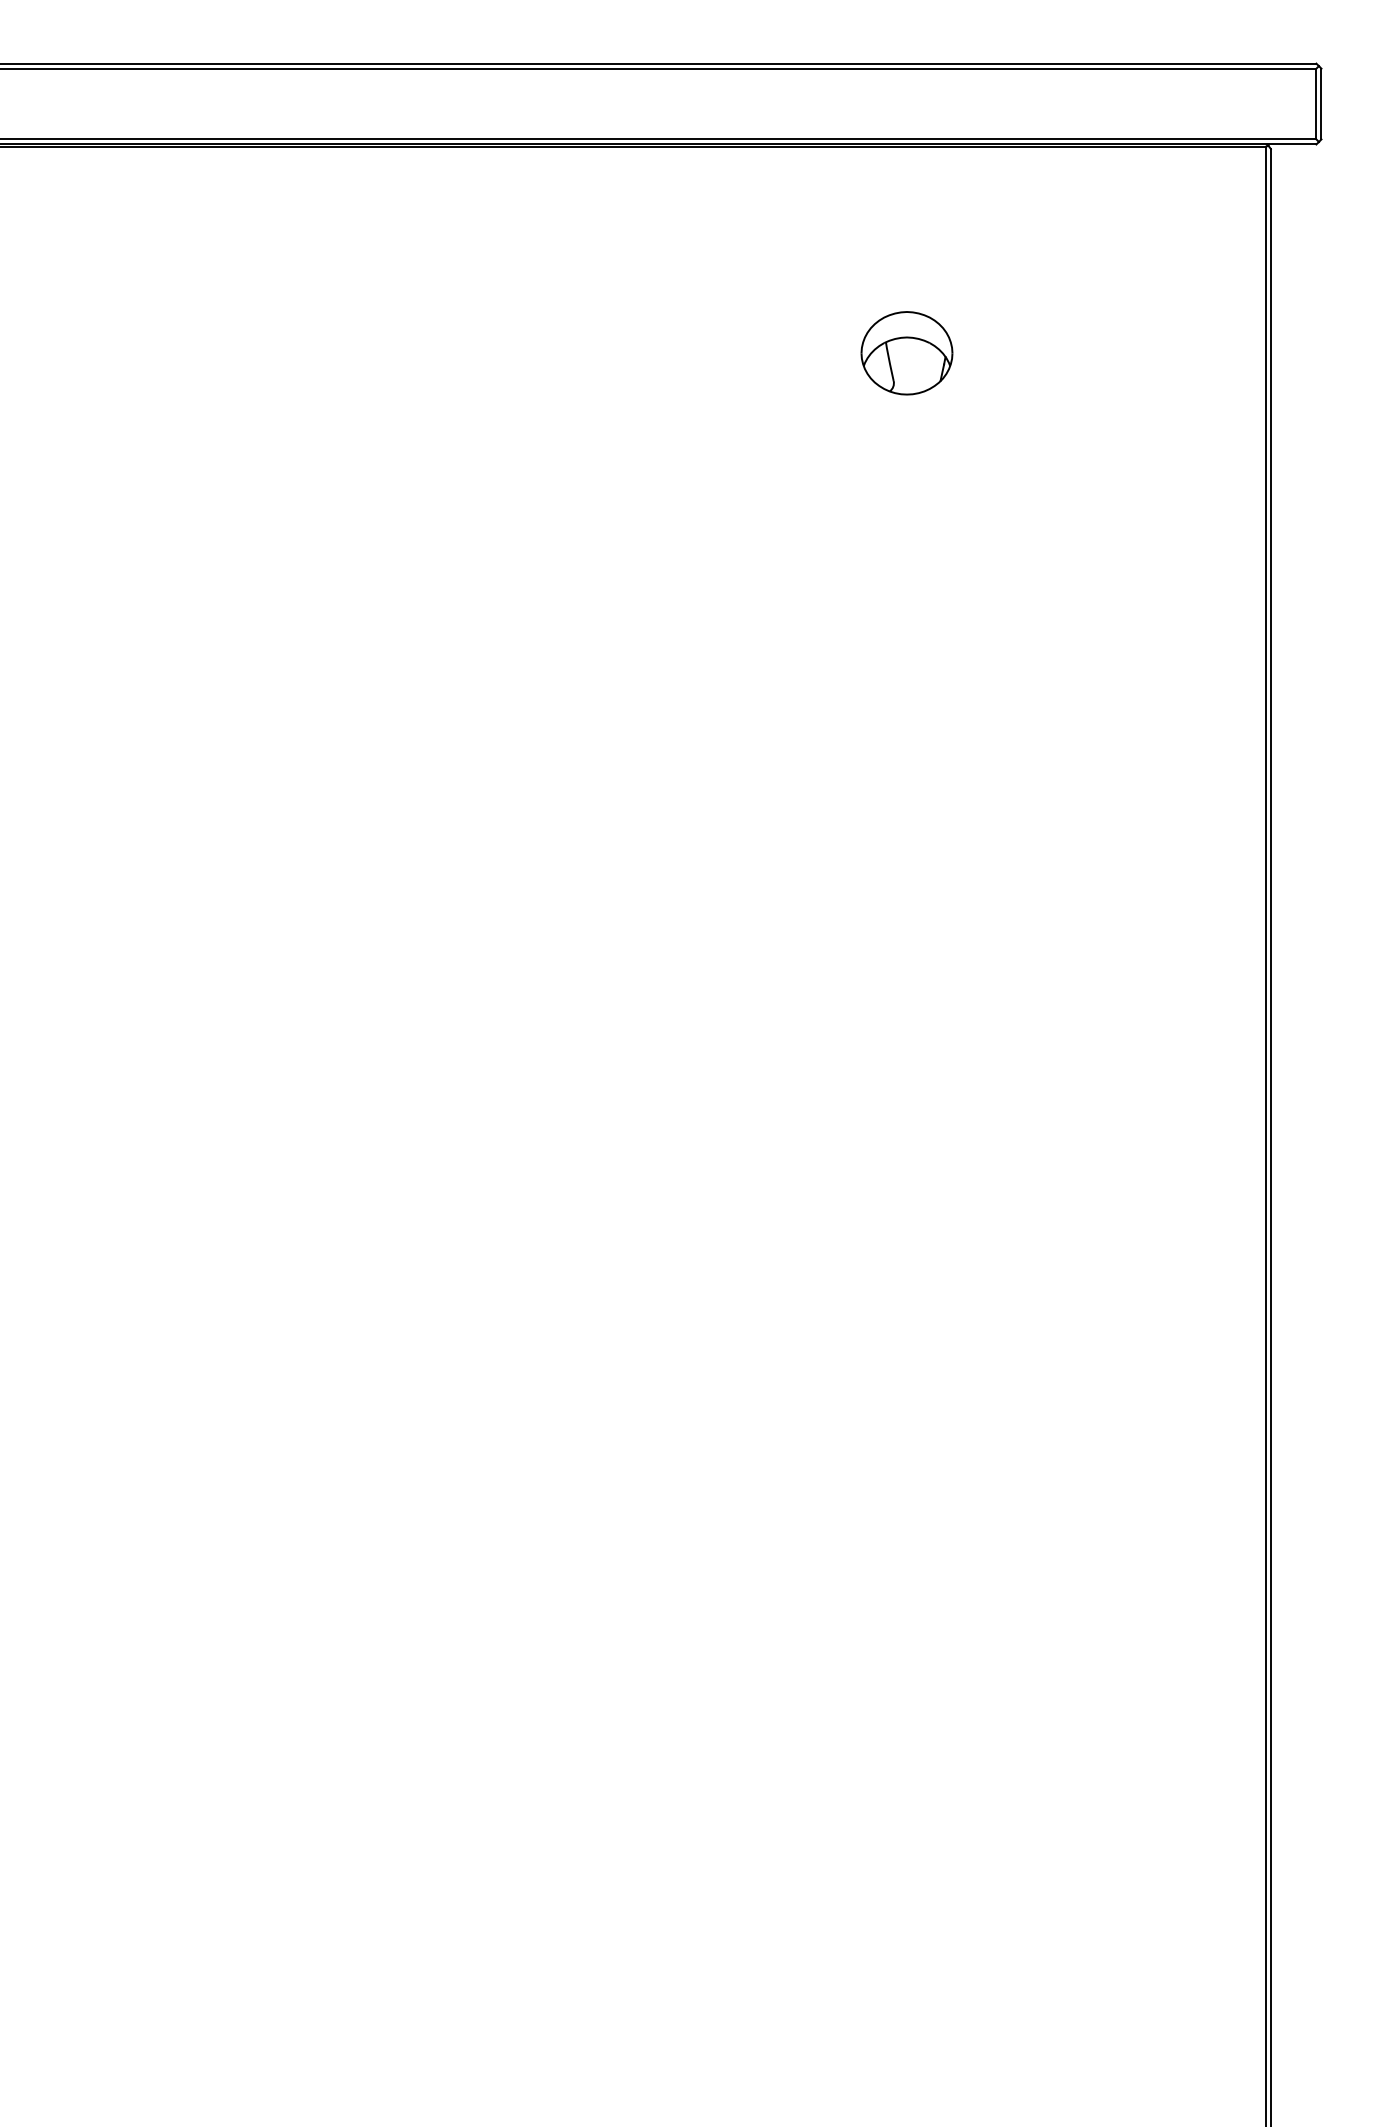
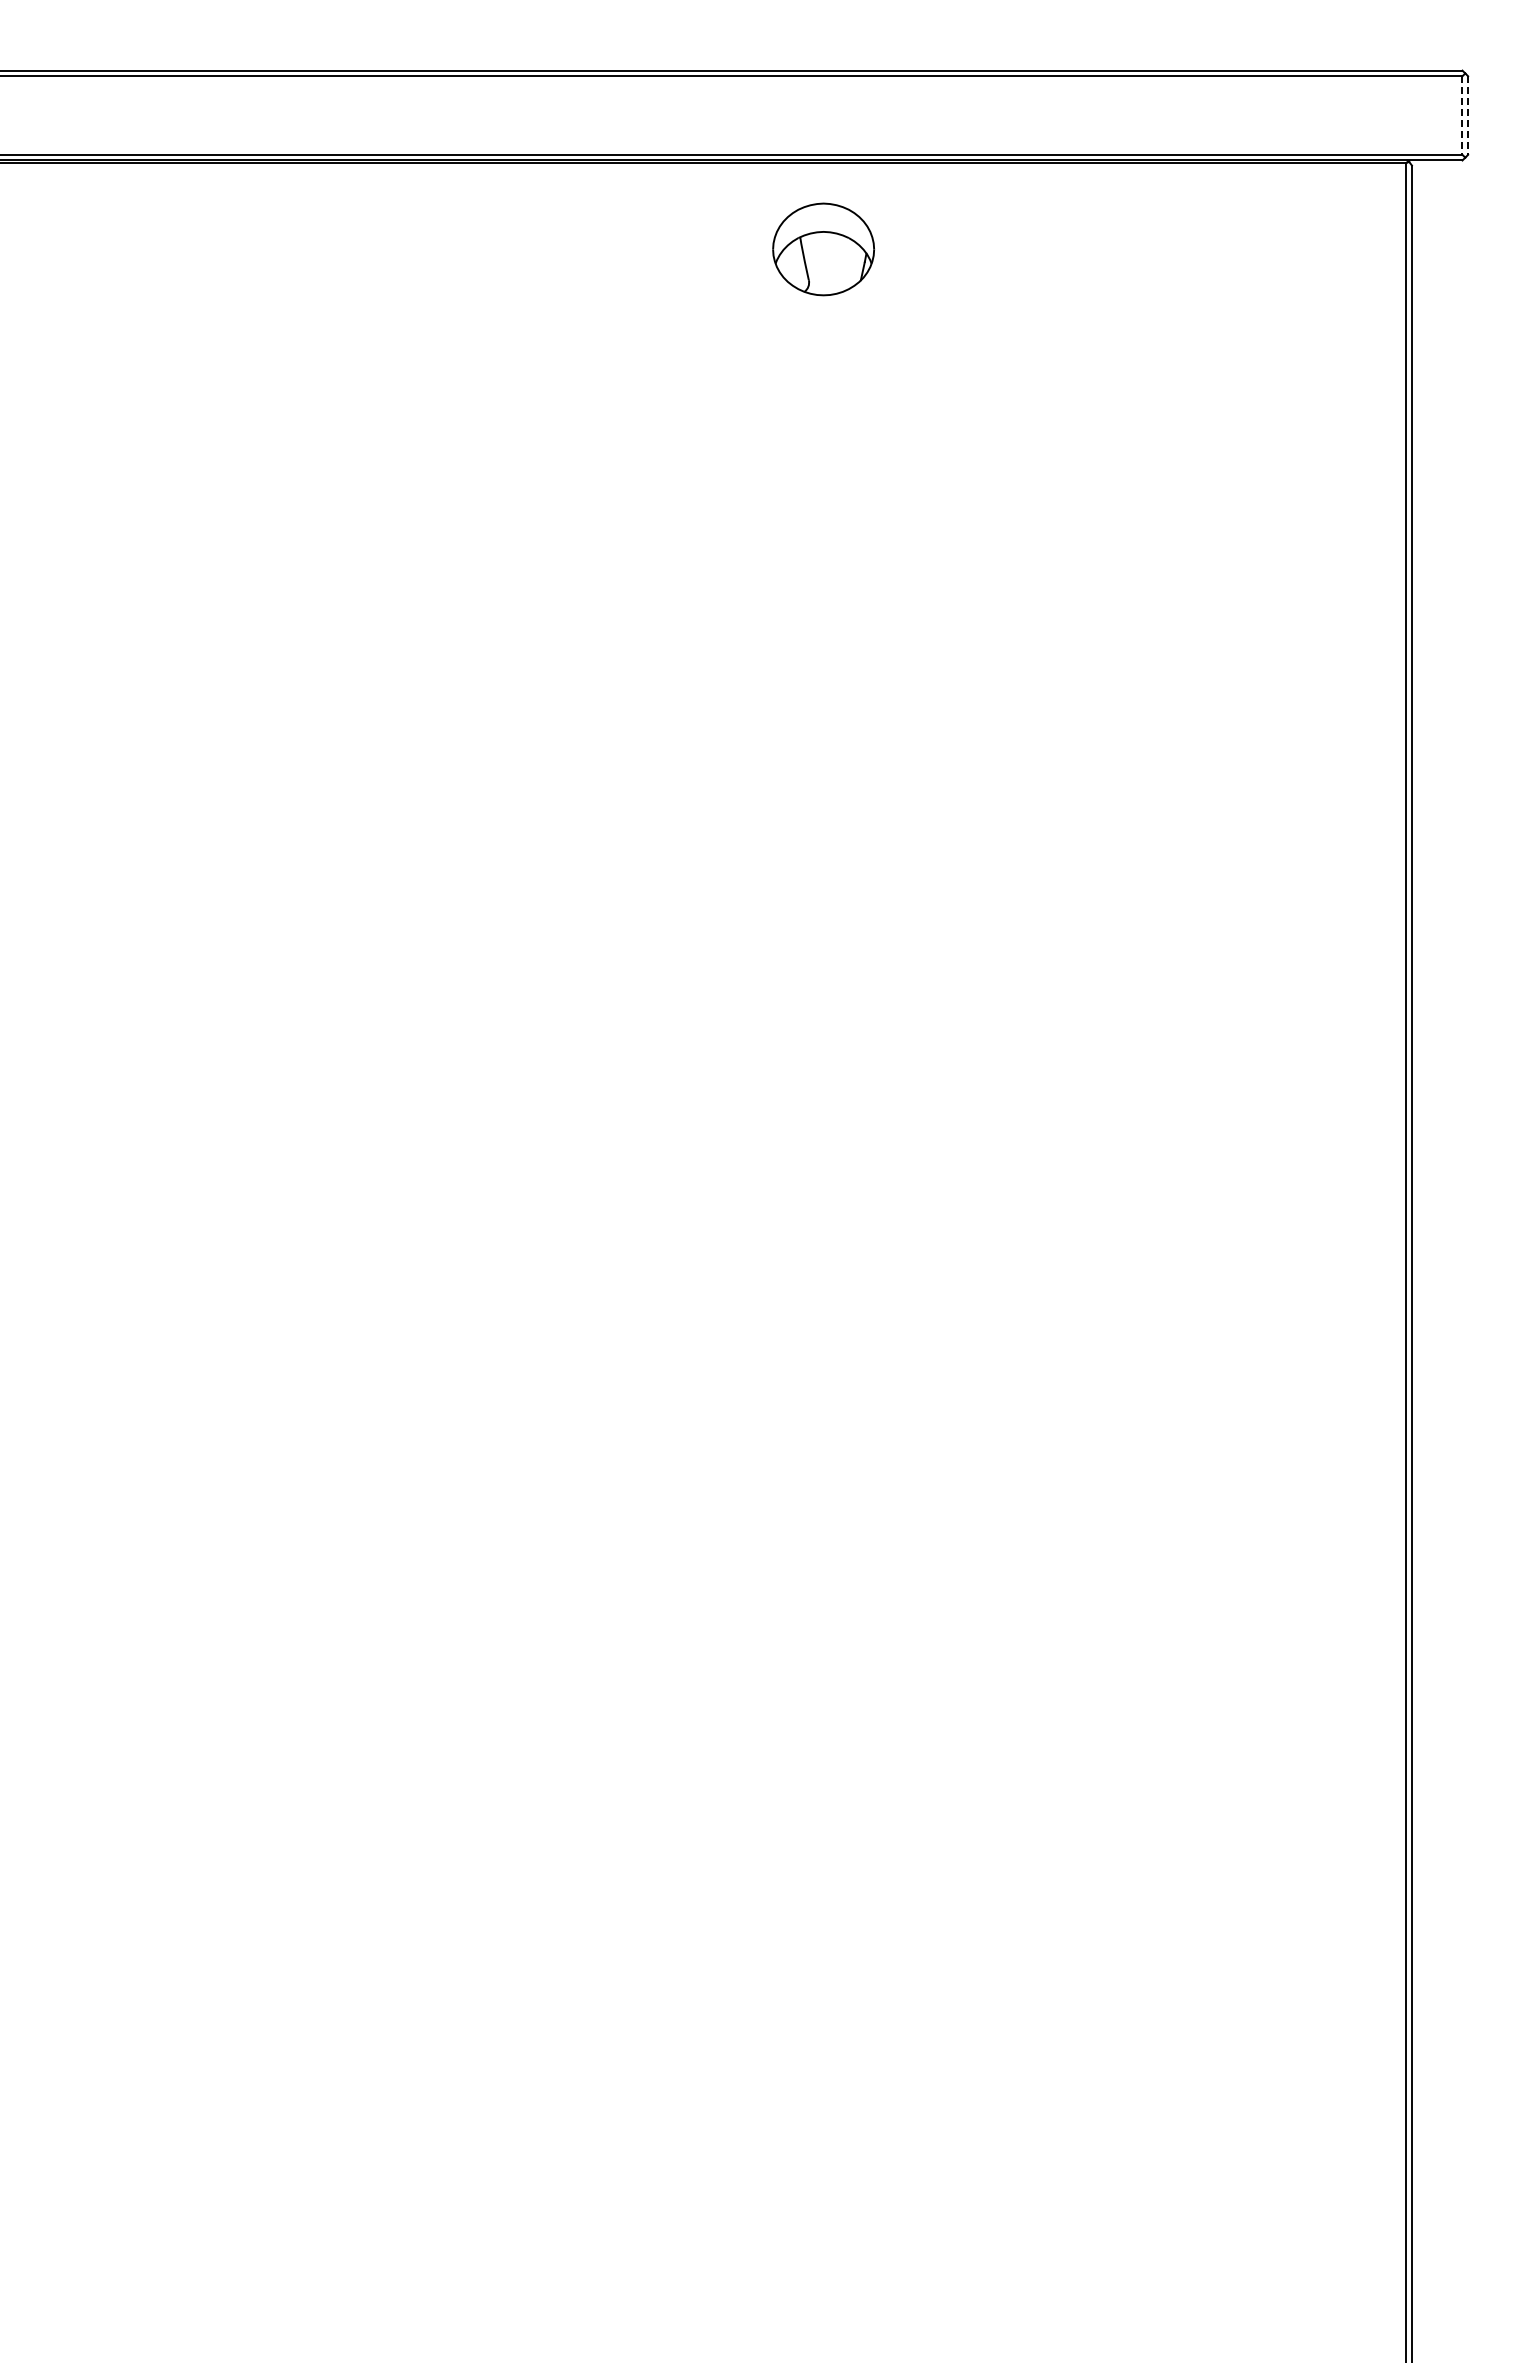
line: (1316, 104) -> (1462, 116), solid -> dashed
line: (1321, 104) -> (1468, 116), solid -> dashed
part: (906, 353) -> (823, 249), moved

